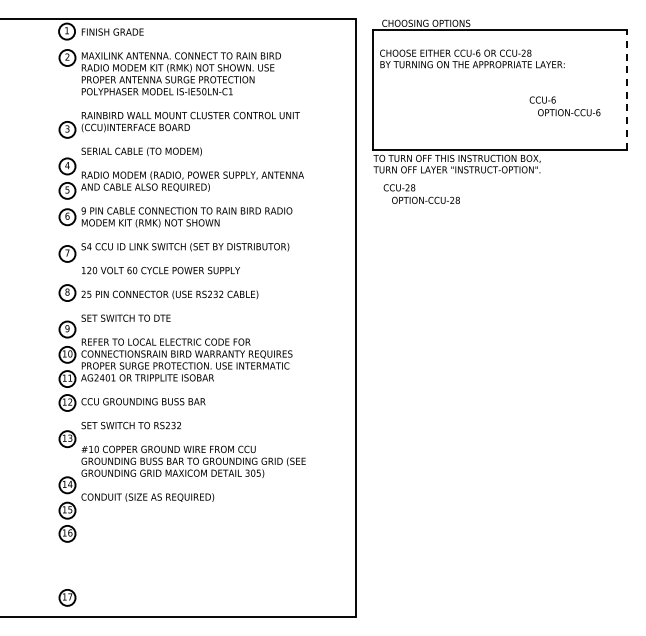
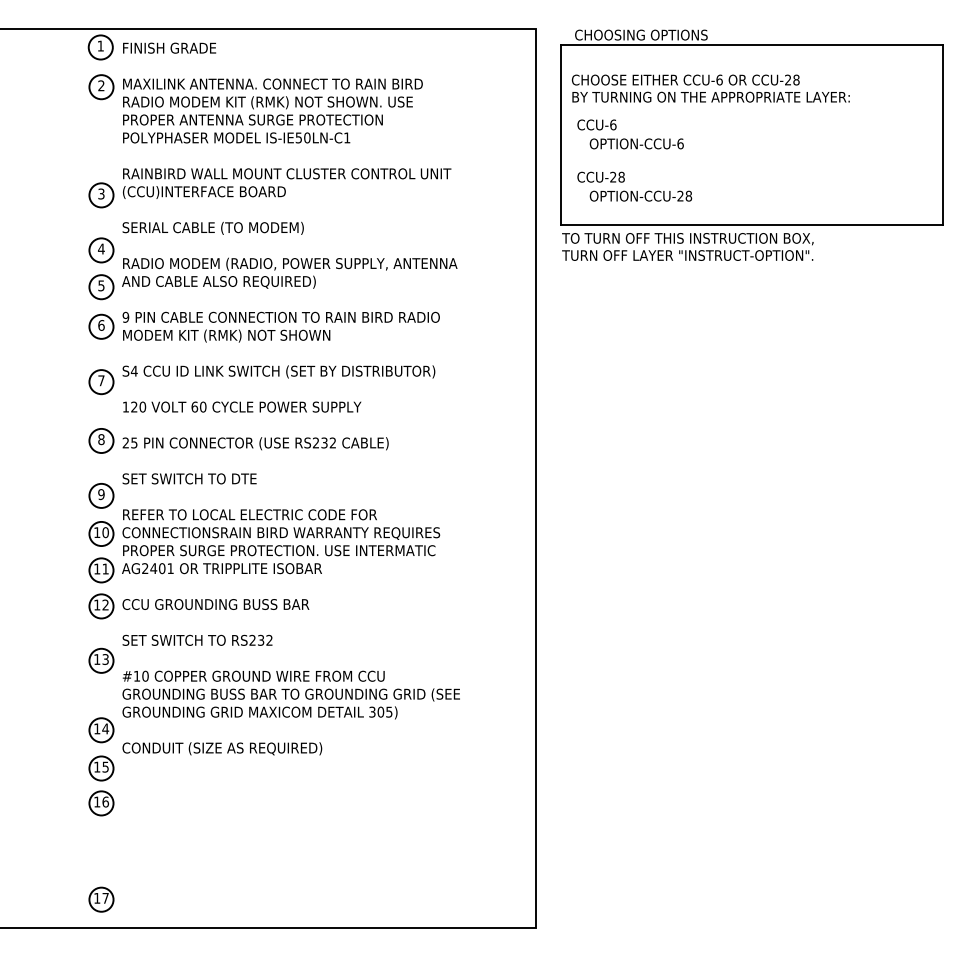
line: (626, 89) -> (942, 134), dashed -> solid
text: (564, 106) -> (629, 134), moved
text: (421, 193) -> (634, 185), moved

